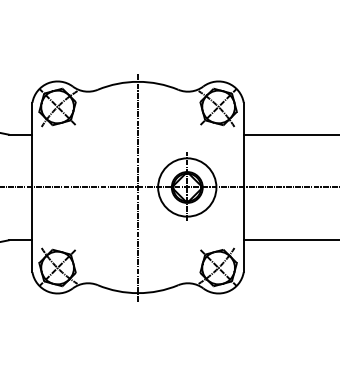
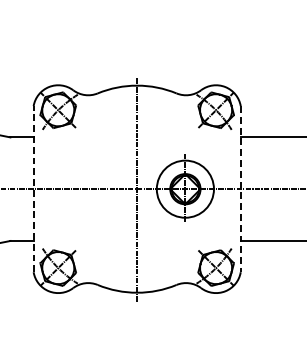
line: (32, 187) -> (33, 189), solid -> dashed
line: (243, 187) -> (240, 189), solid -> dashed

